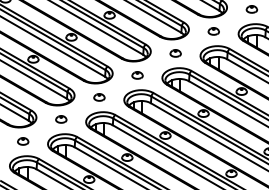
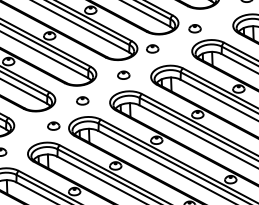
part: (213, 31) -> (194, 28), moved
part: (175, 53) -> (152, 49), moved
part: (61, 119) -> (53, 126), moved

